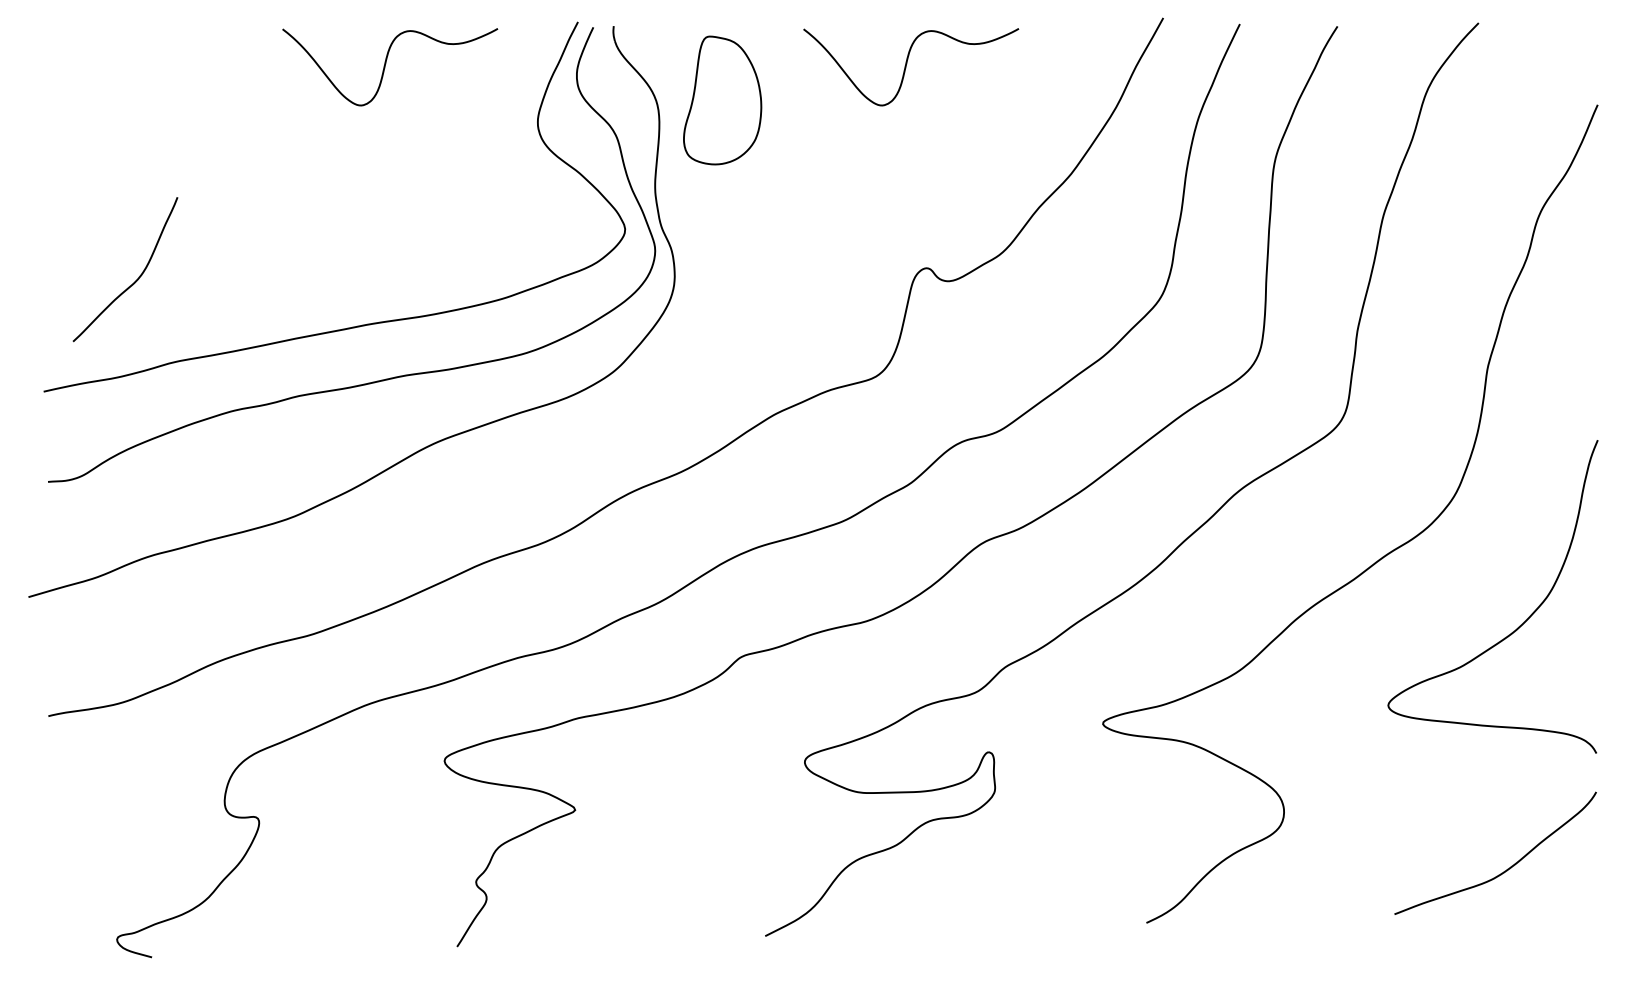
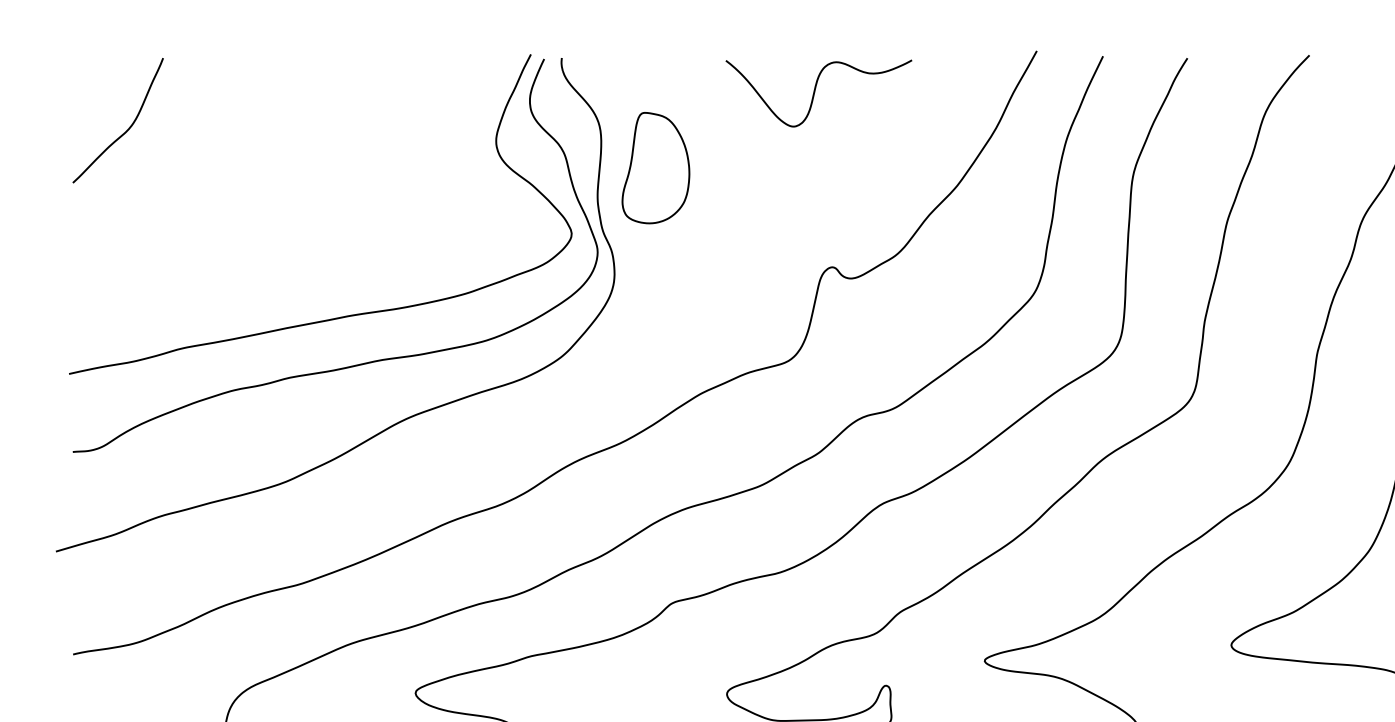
curve: (385, 67) -> (364, 93), removed
part: (722, 100) -> (655, 168), moved
curve: (136, 279) -> (127, 129), moved

